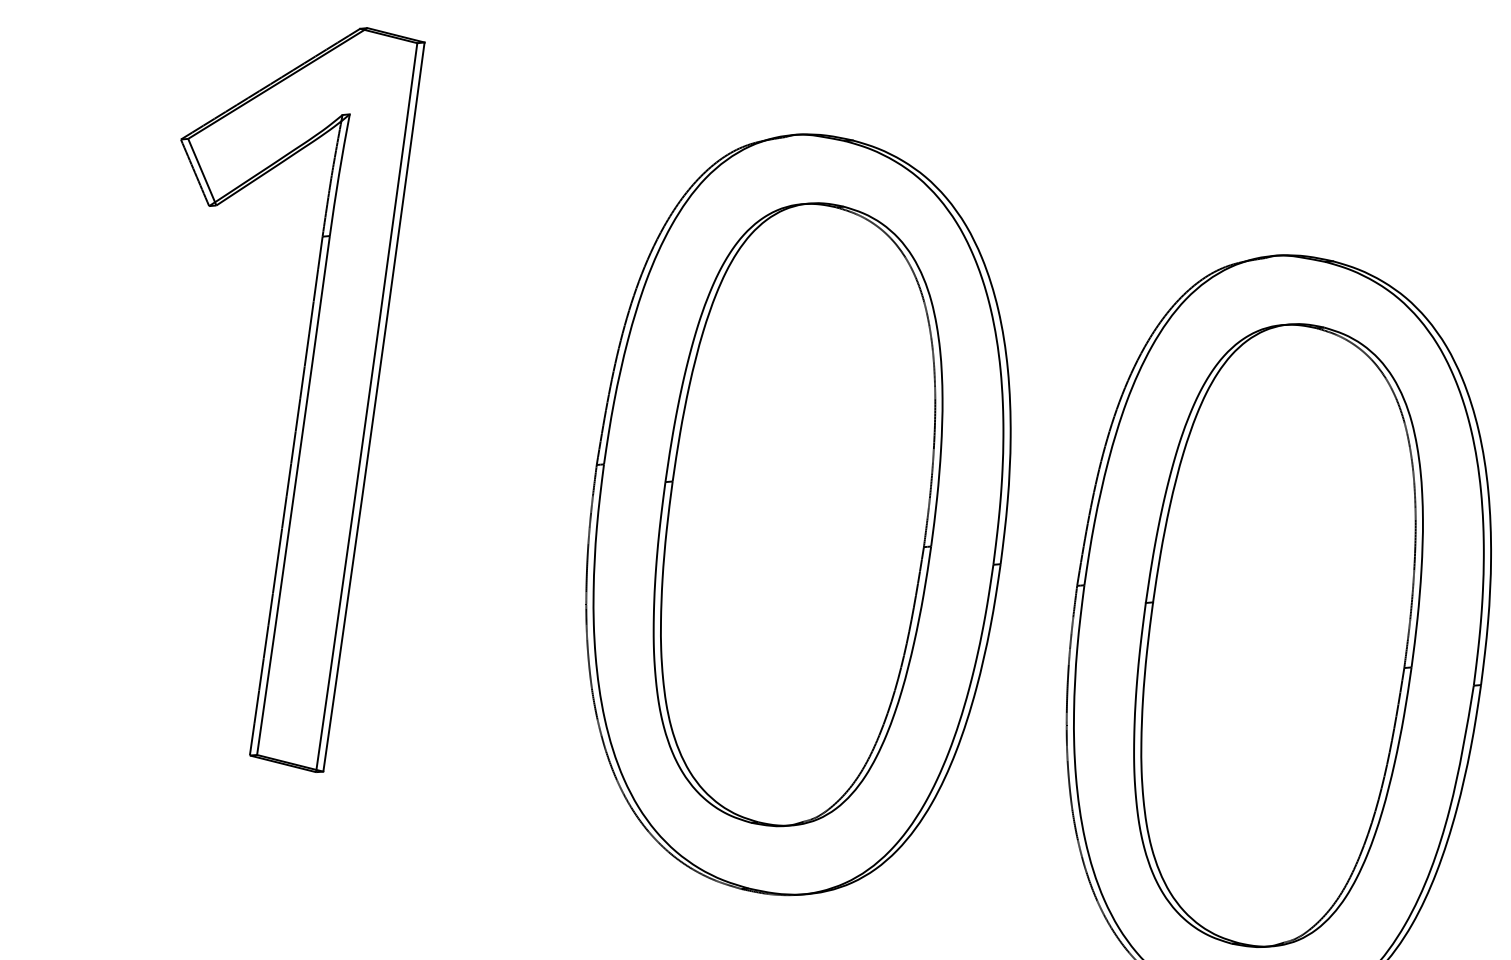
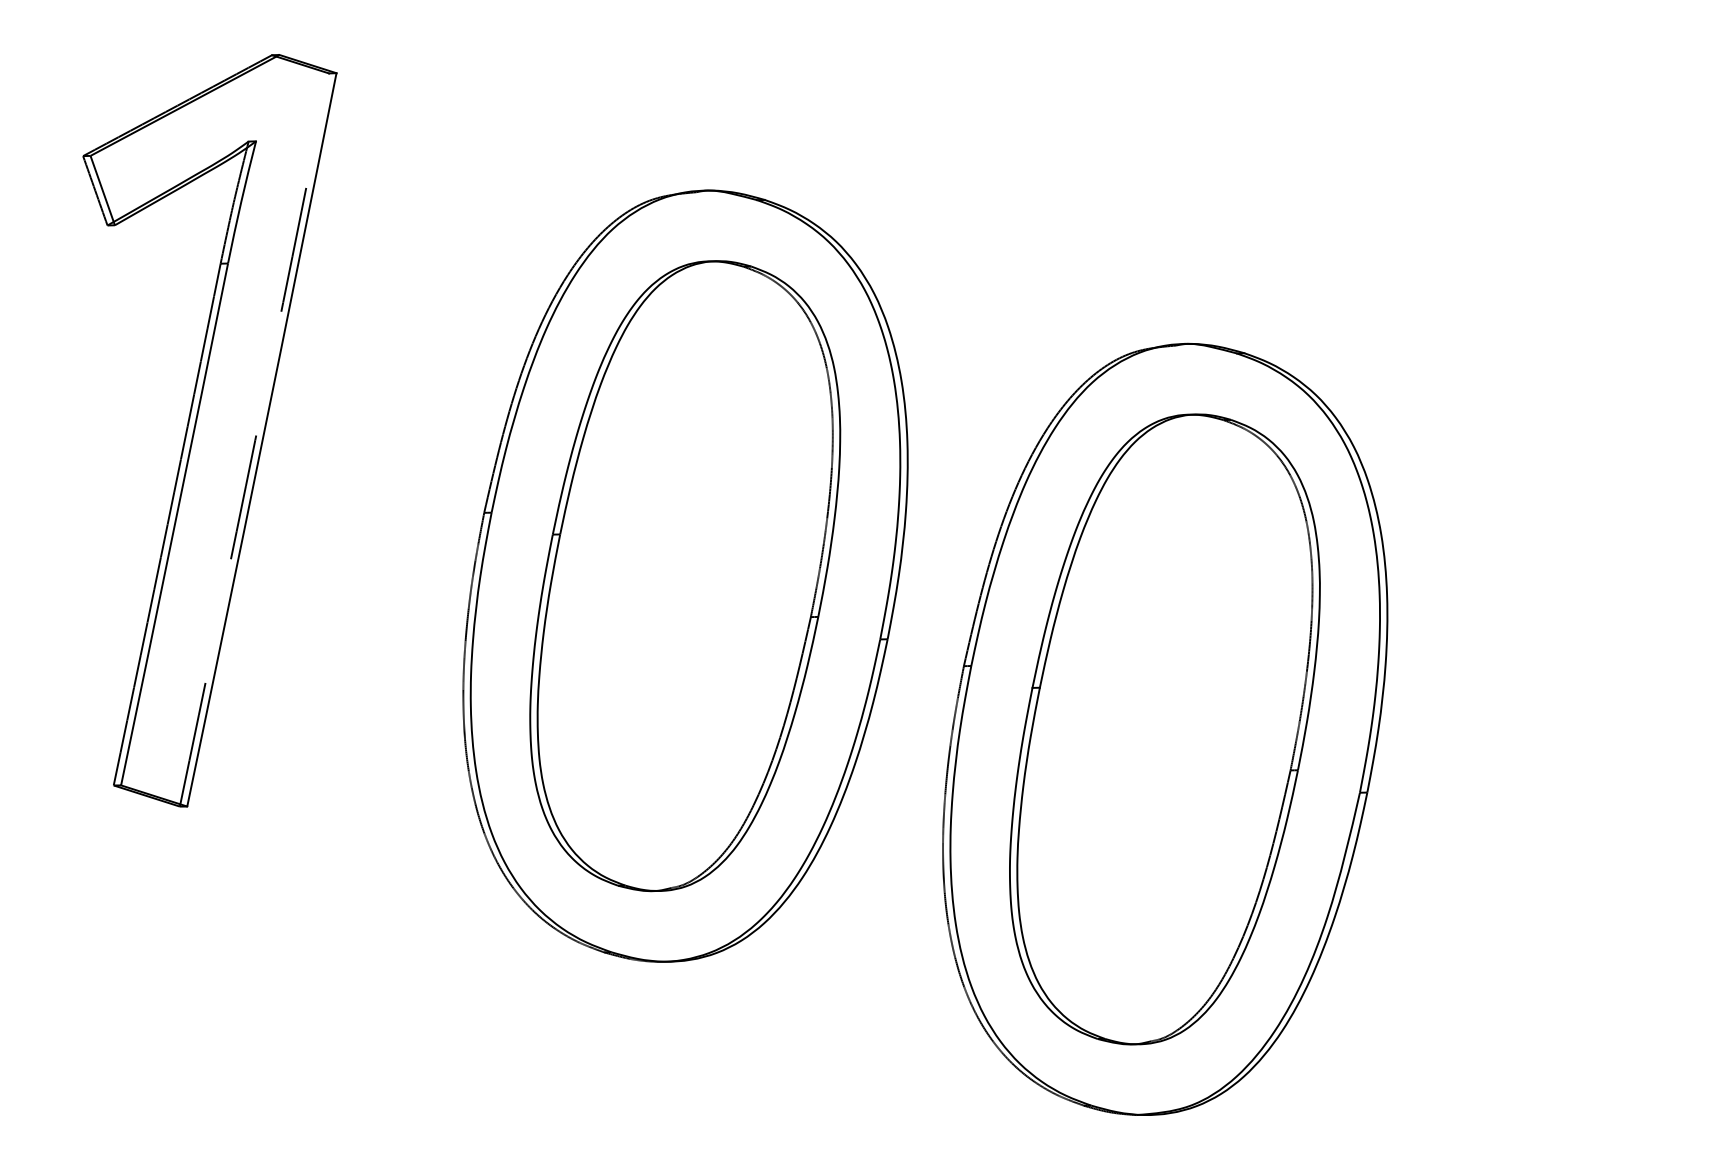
arc: (367, 408) -> (255, 440), solid -> dashed

